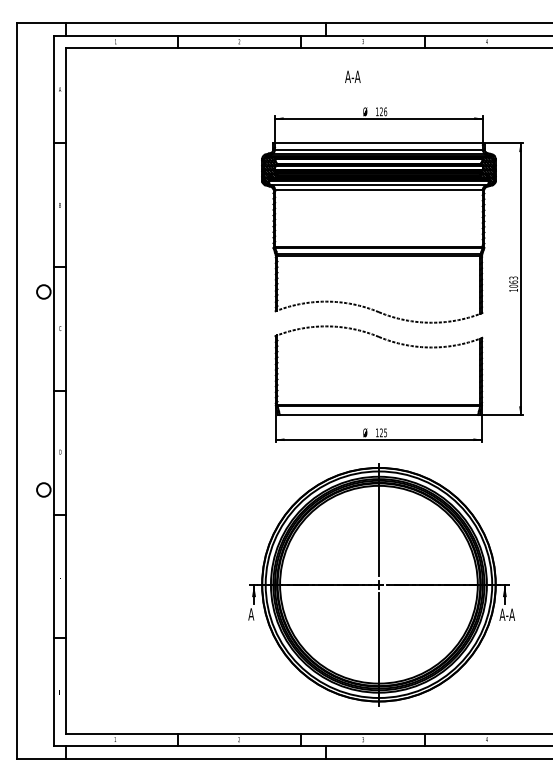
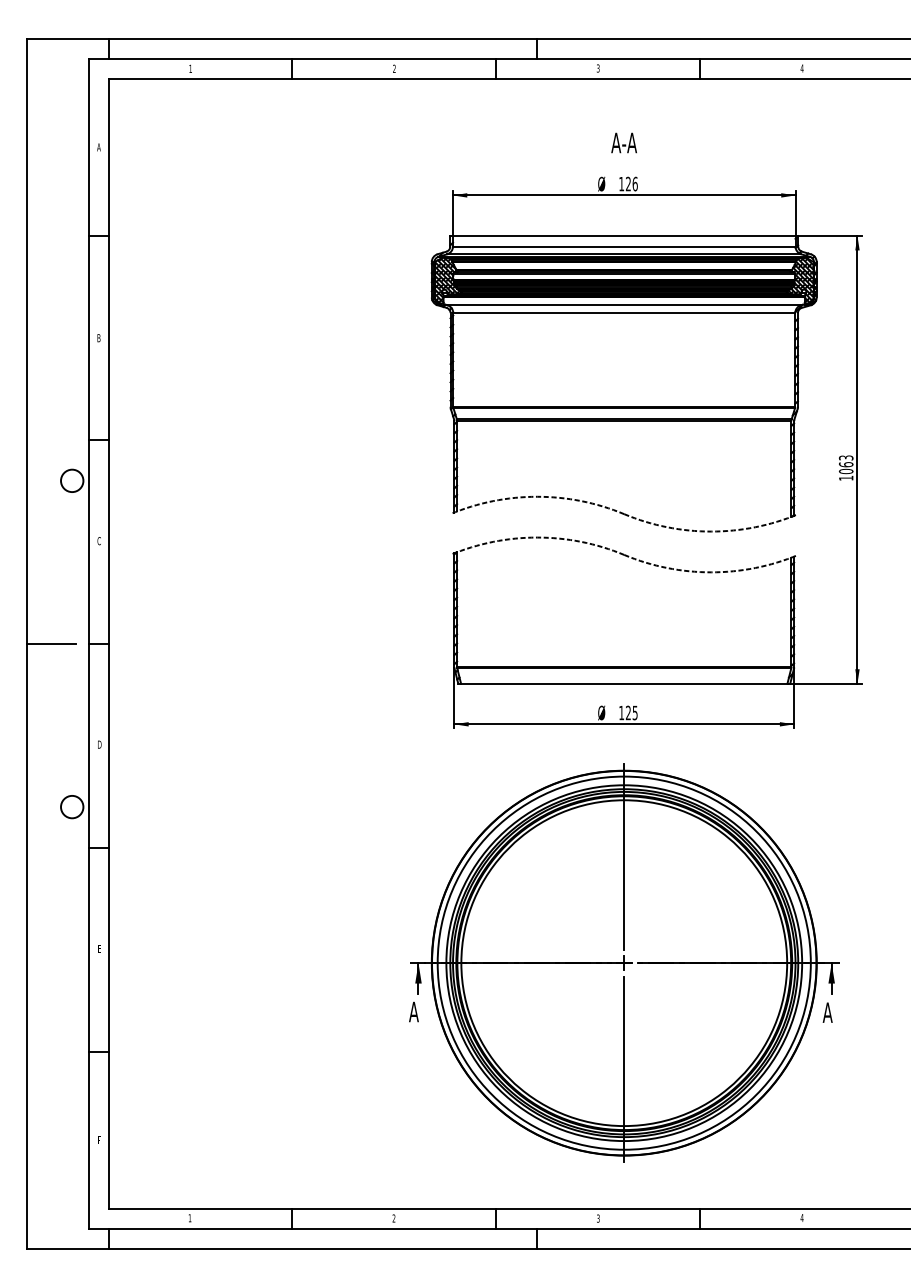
text: (352, 76) -> (623, 142), moved
line: (31, 391) -> (51, 644), added
text: (510, 614) -> (840, 1012), A-A -> A

